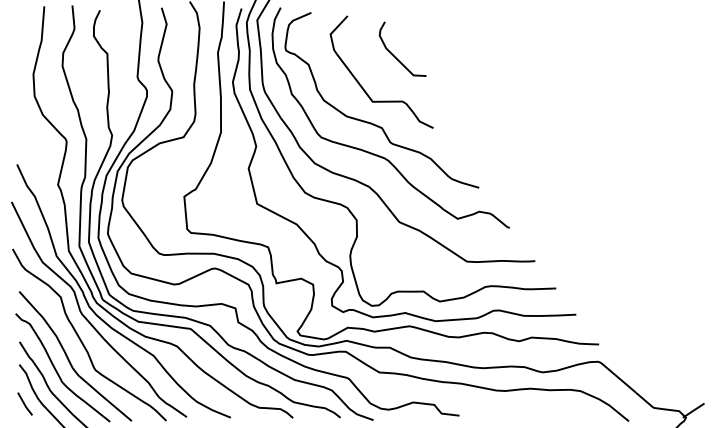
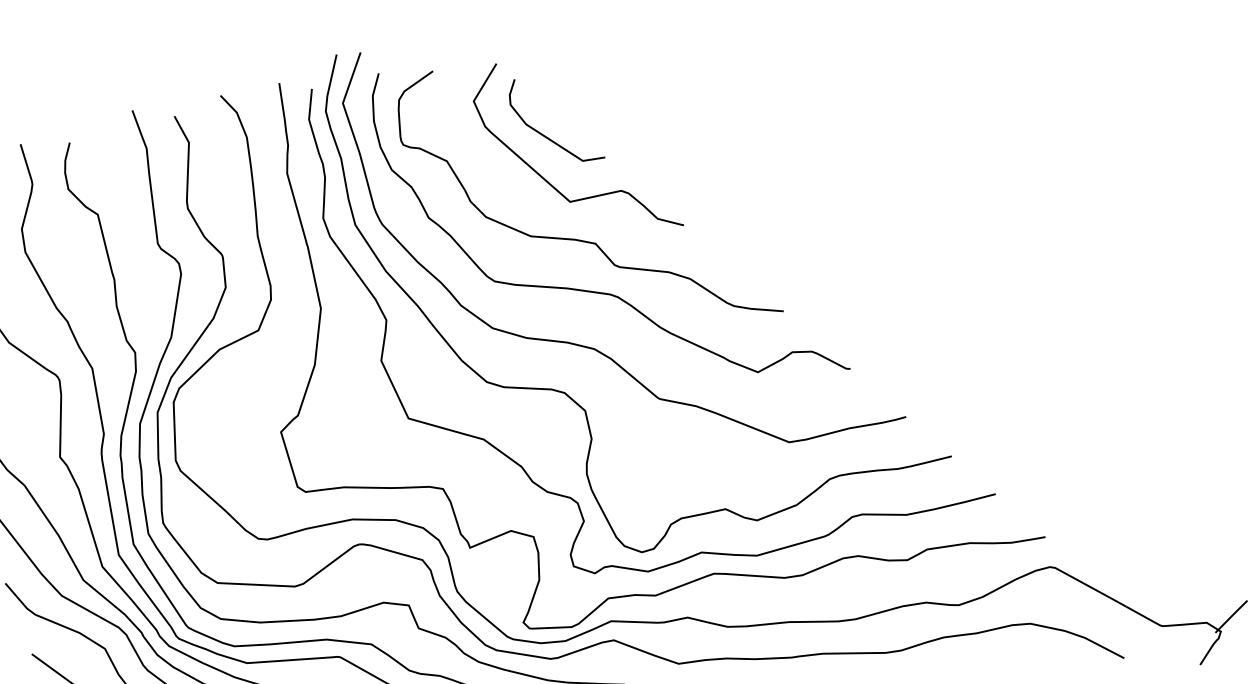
curve: (394, 55) -> (542, 133), moved

